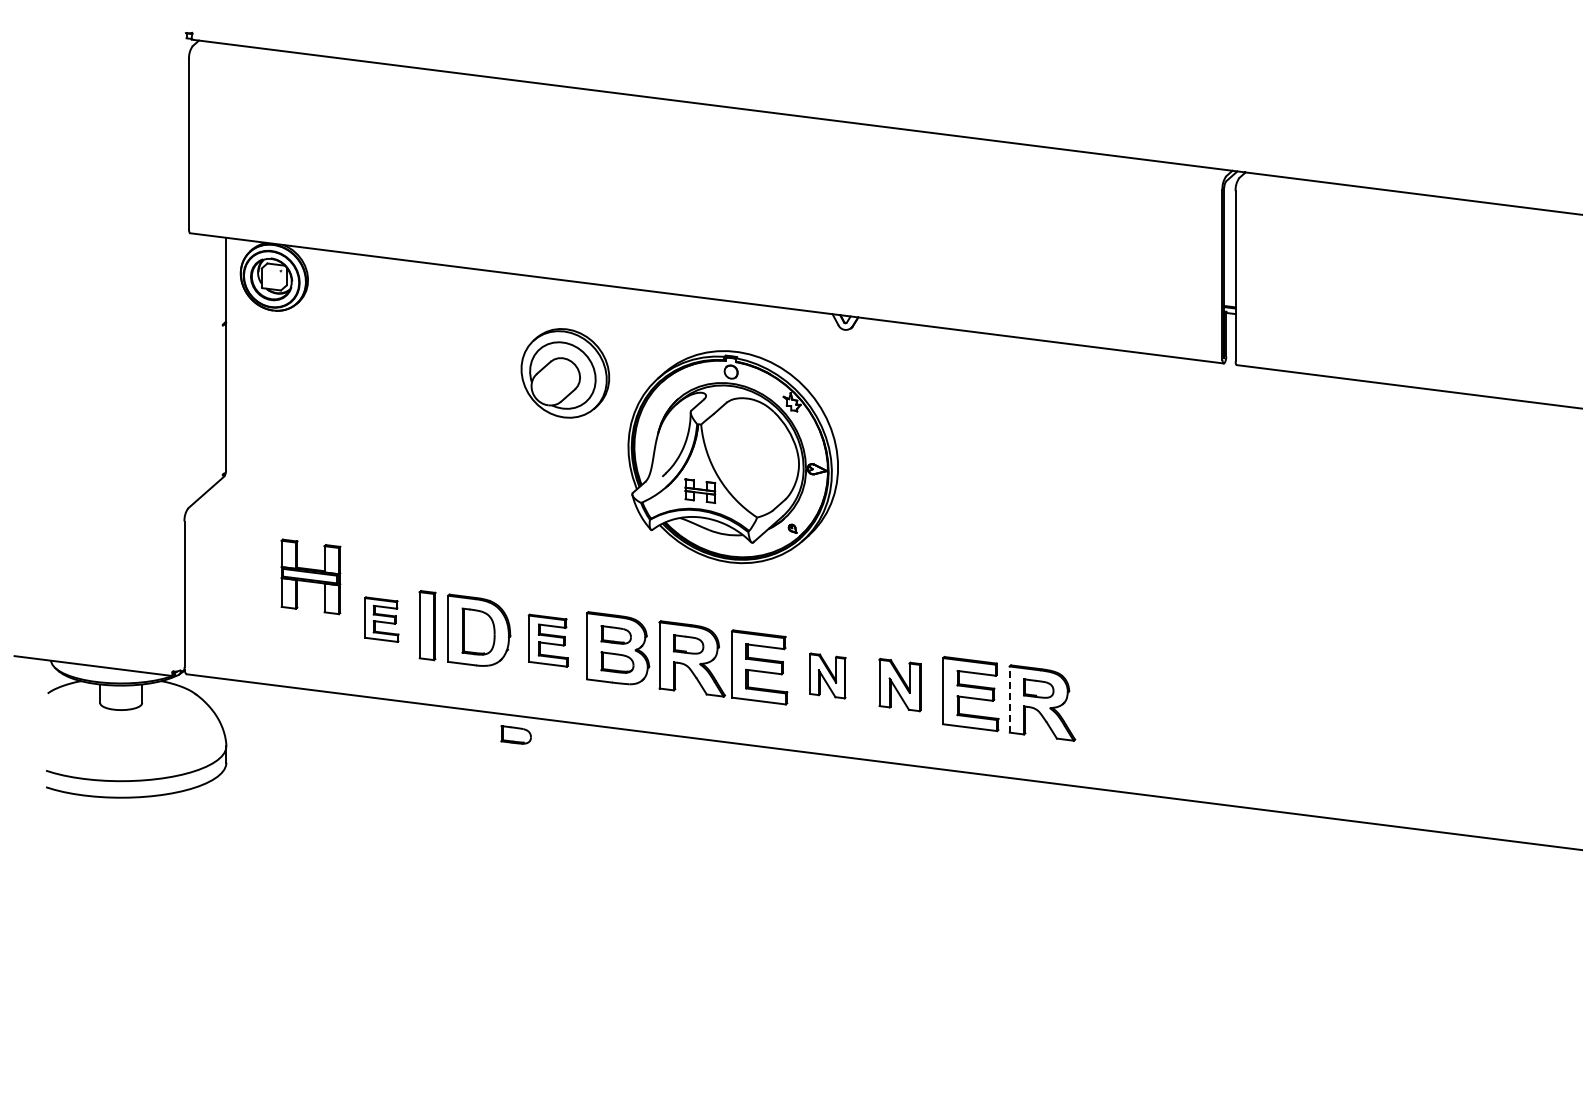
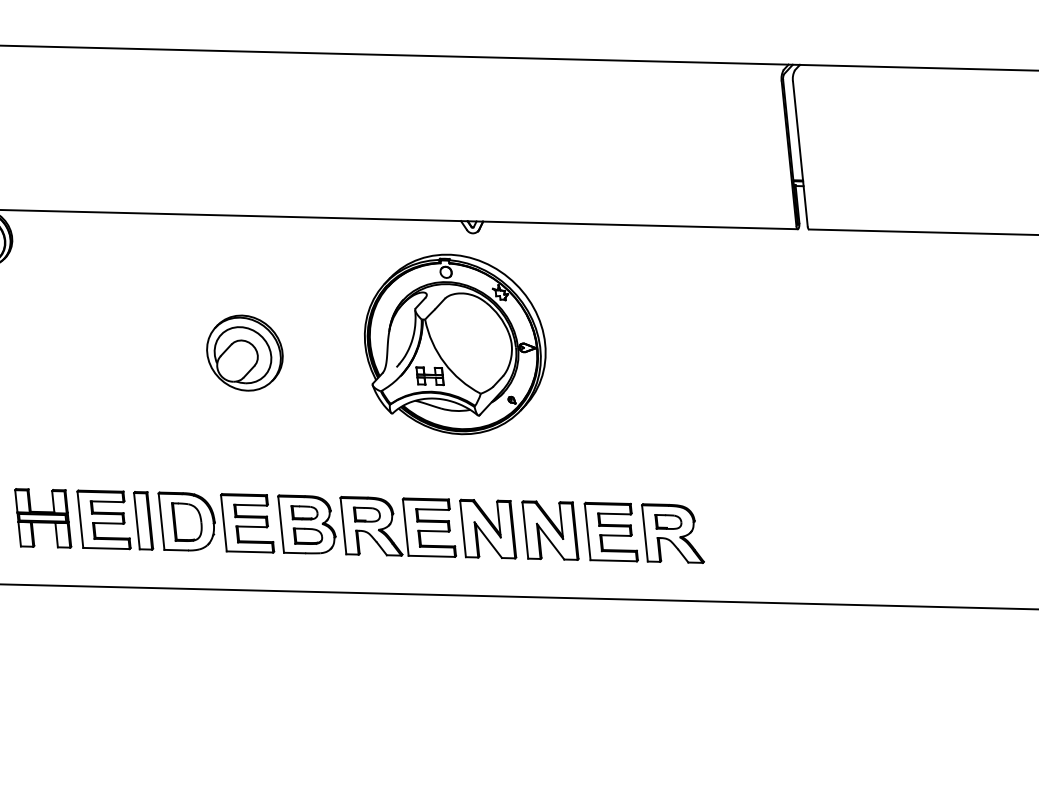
part: (565, 373) -> (245, 353), moved
part: (732, 457) -> (454, 344), moved
part: (310, 576) -> (42, 518), moved
part: (381, 619) -> (103, 519), size x1.67
part: (547, 640) -> (246, 523), size x1.43
part: (827, 675) -> (487, 528), size x1.67
part: (899, 684) -> (549, 530), size x1.43
line: (1009, 699) -> (644, 533), dashed -> solid
part: (515, 734) -> (227, 605), removed

